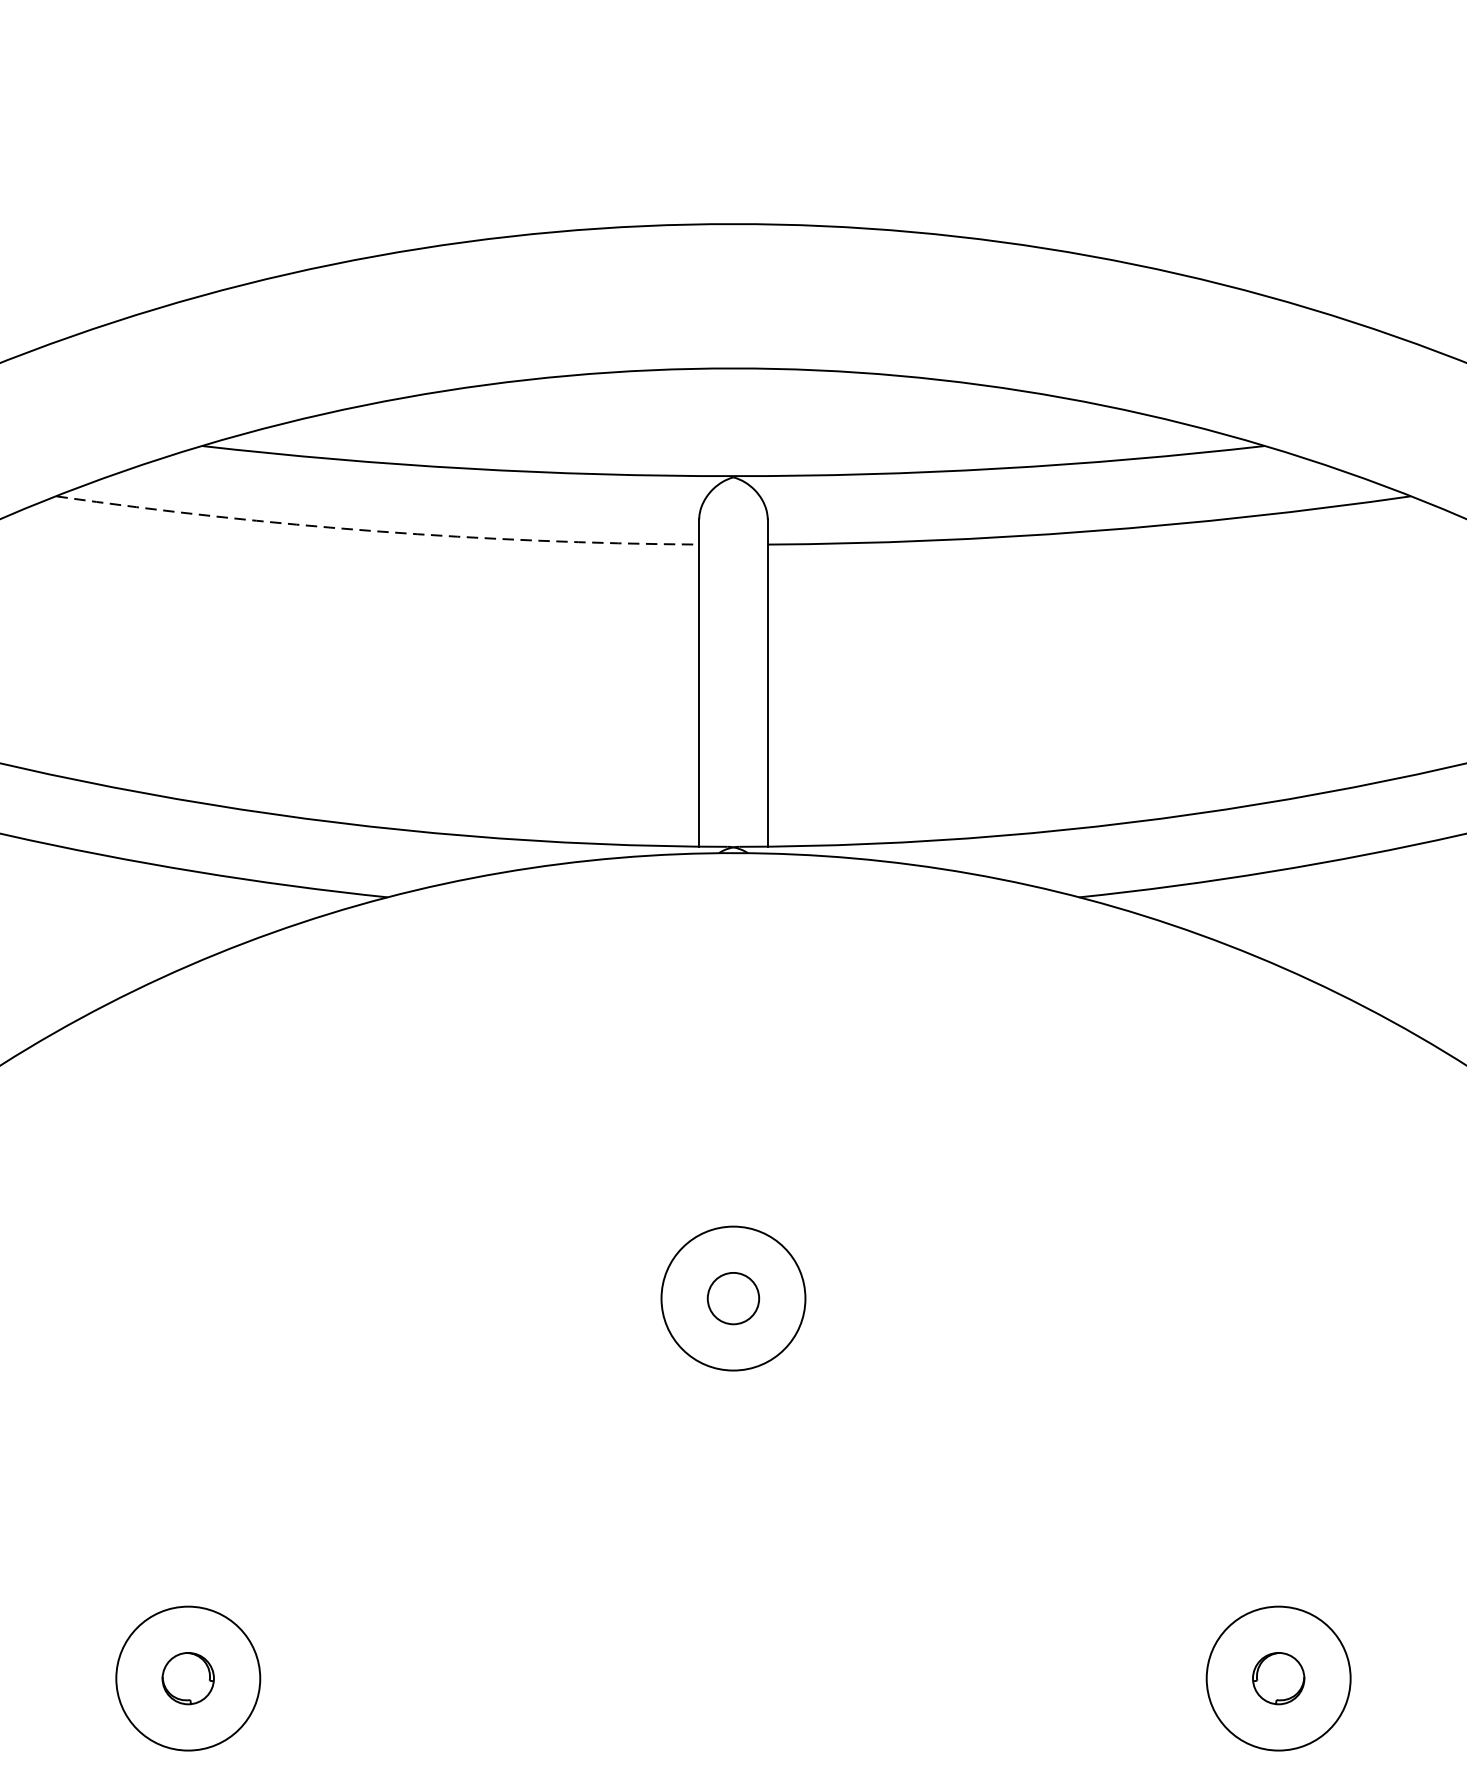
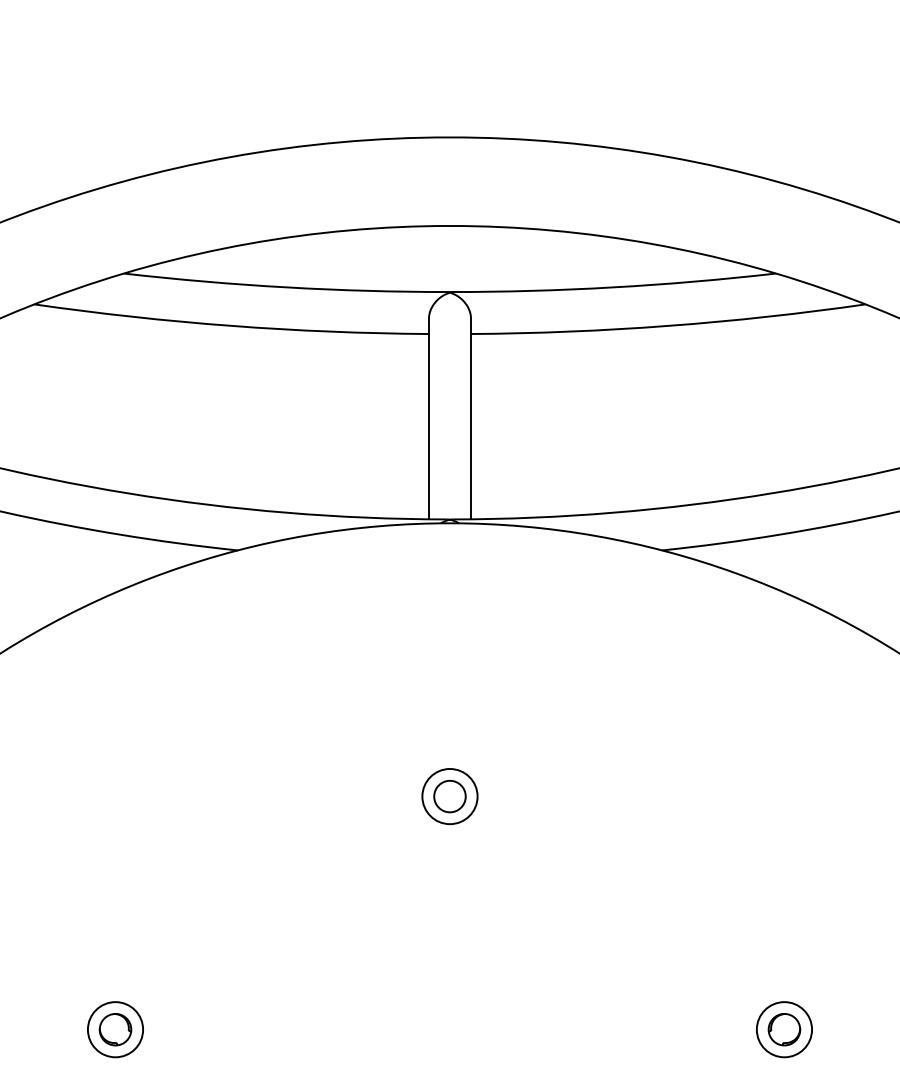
arc: (377, 530) -> (231, 325), dashed -> solid
circle: (732, 1298) -> (449, 796), size x0.62
circle: (188, 1678) -> (115, 1029), size x0.62
circle: (1278, 1678) -> (784, 1029), size x0.62

